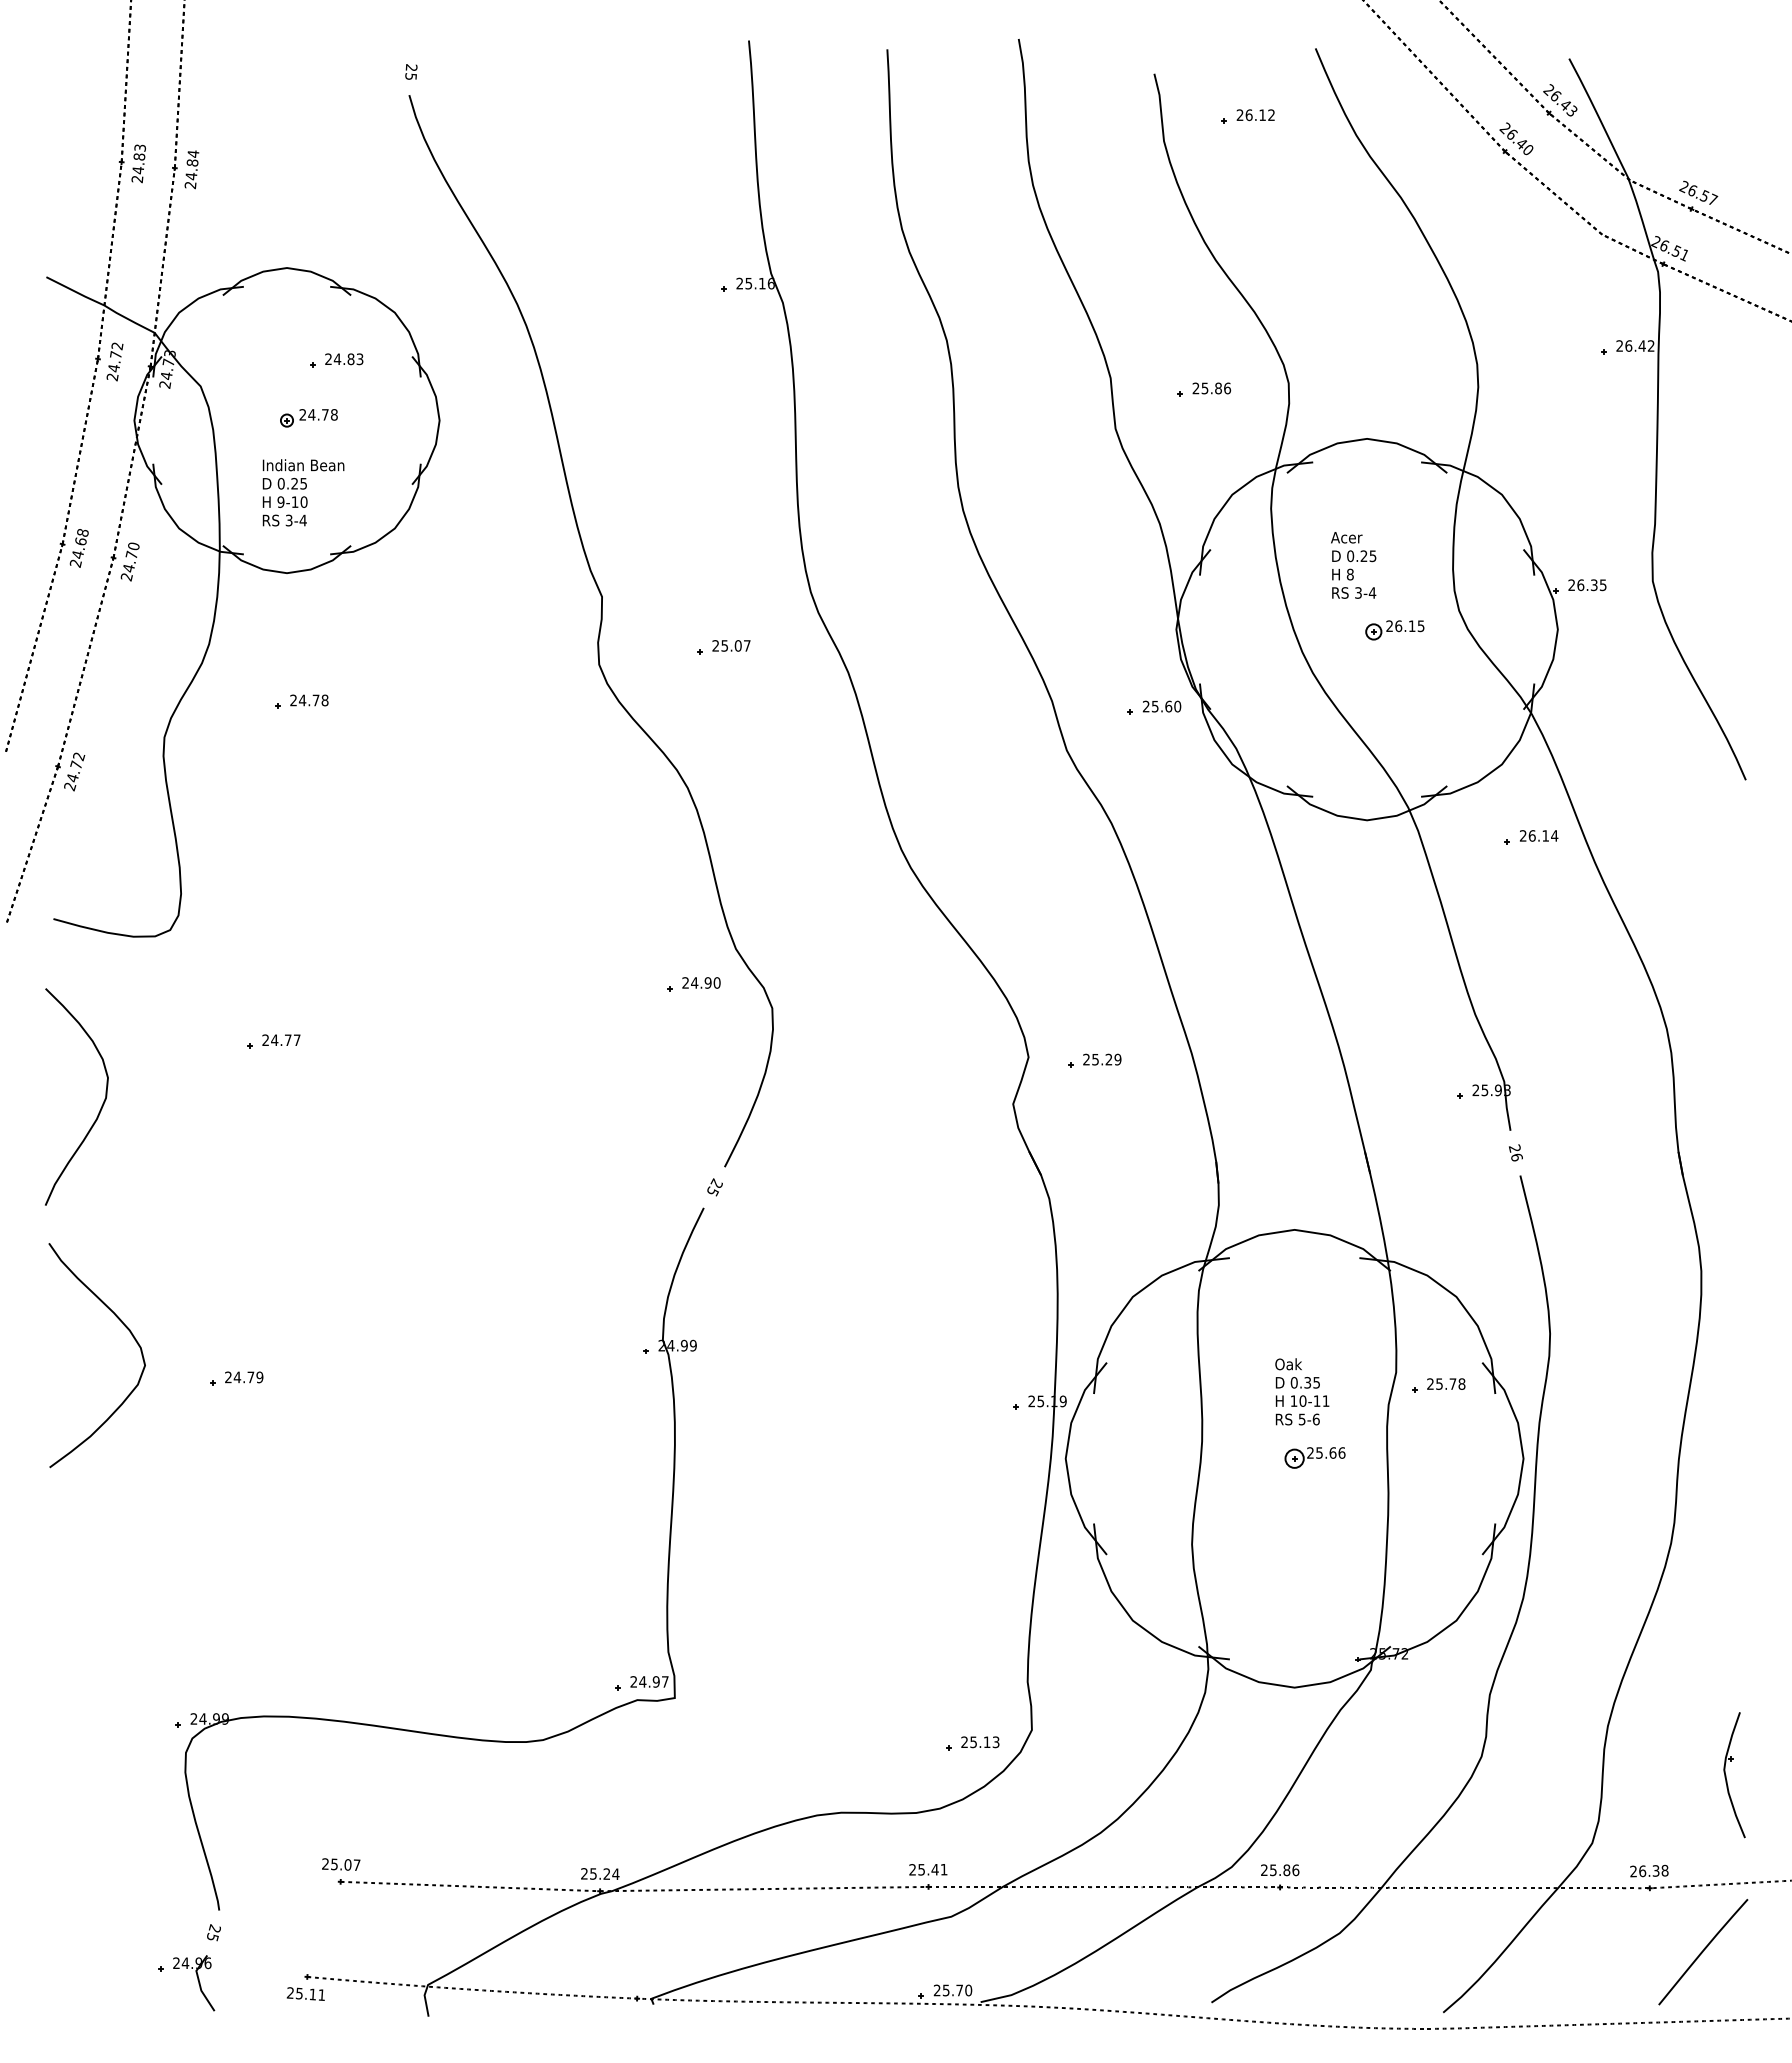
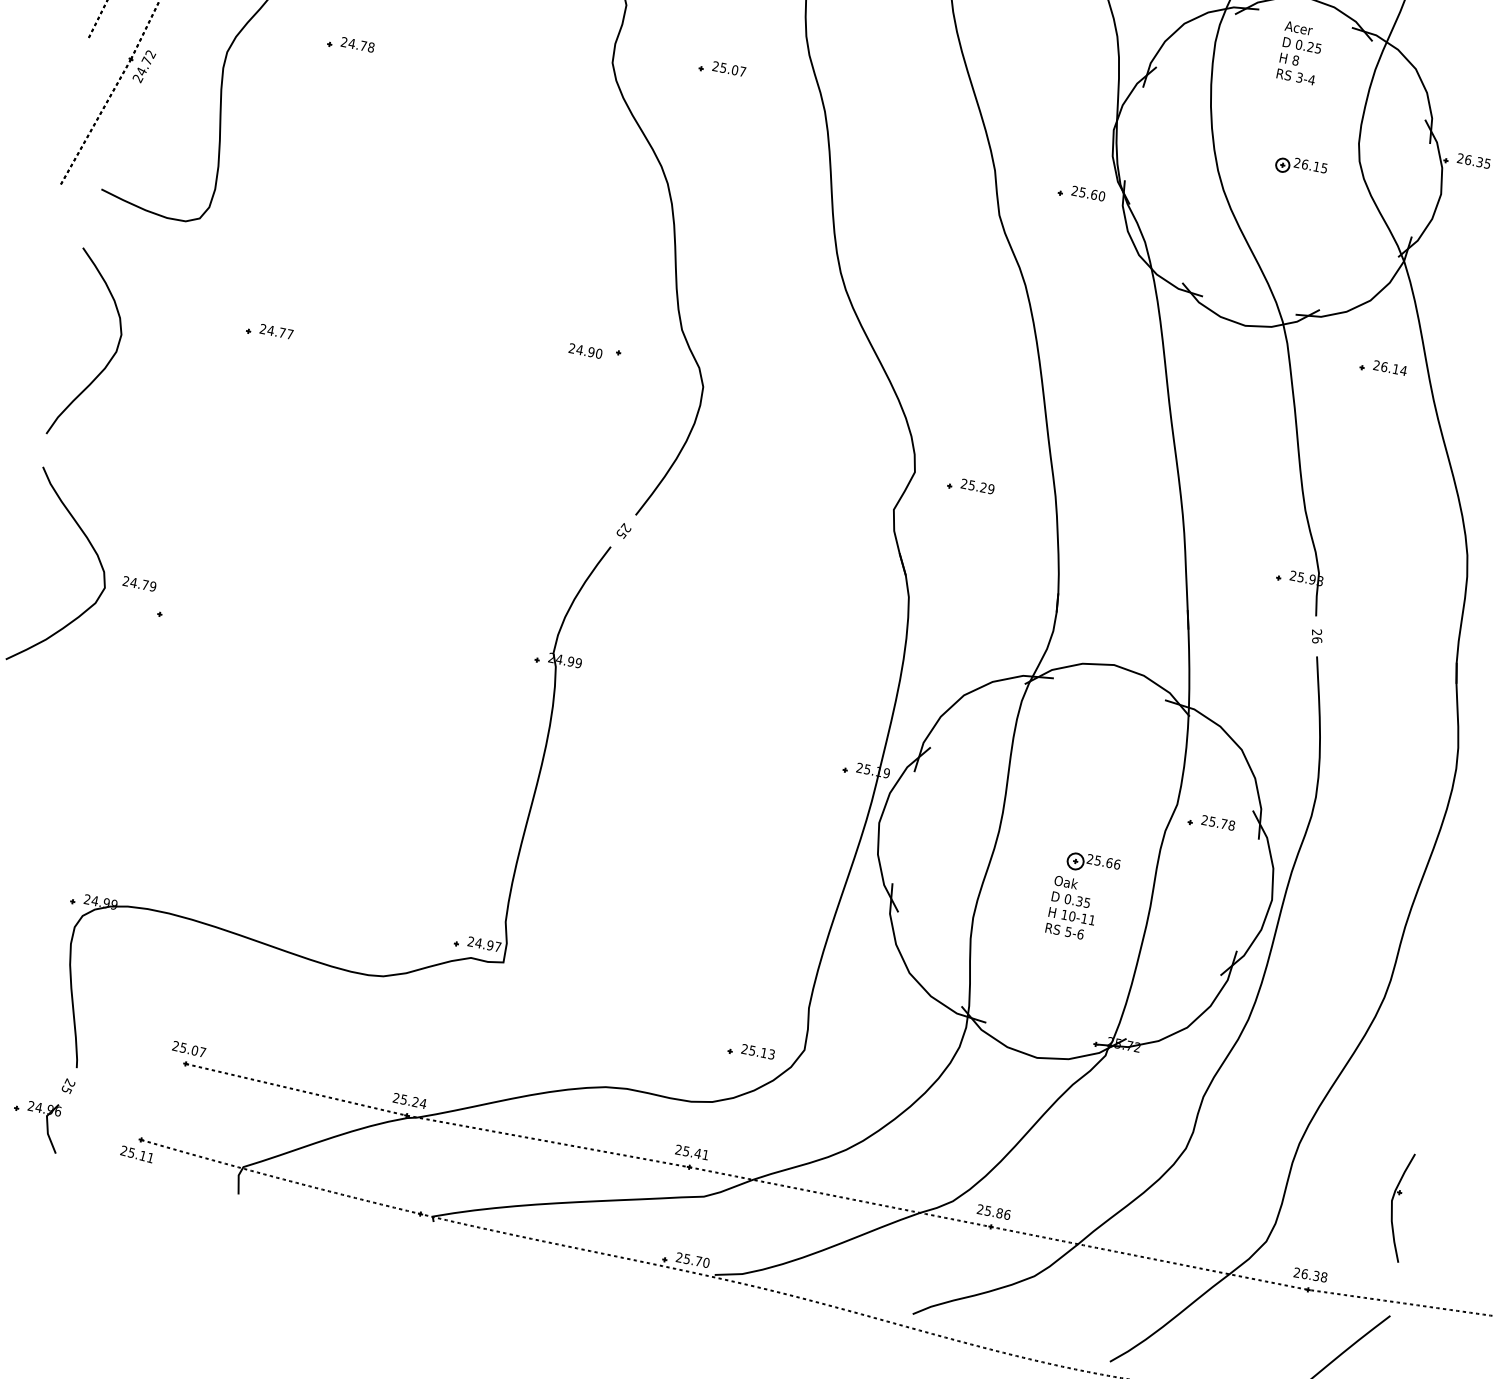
text: (1353, 565) -> (1300, 53), moved
text: (701, 982) -> (585, 350), moved
text: (244, 1377) -> (139, 584), moved
text: (1302, 1391) -> (1073, 908), moved

